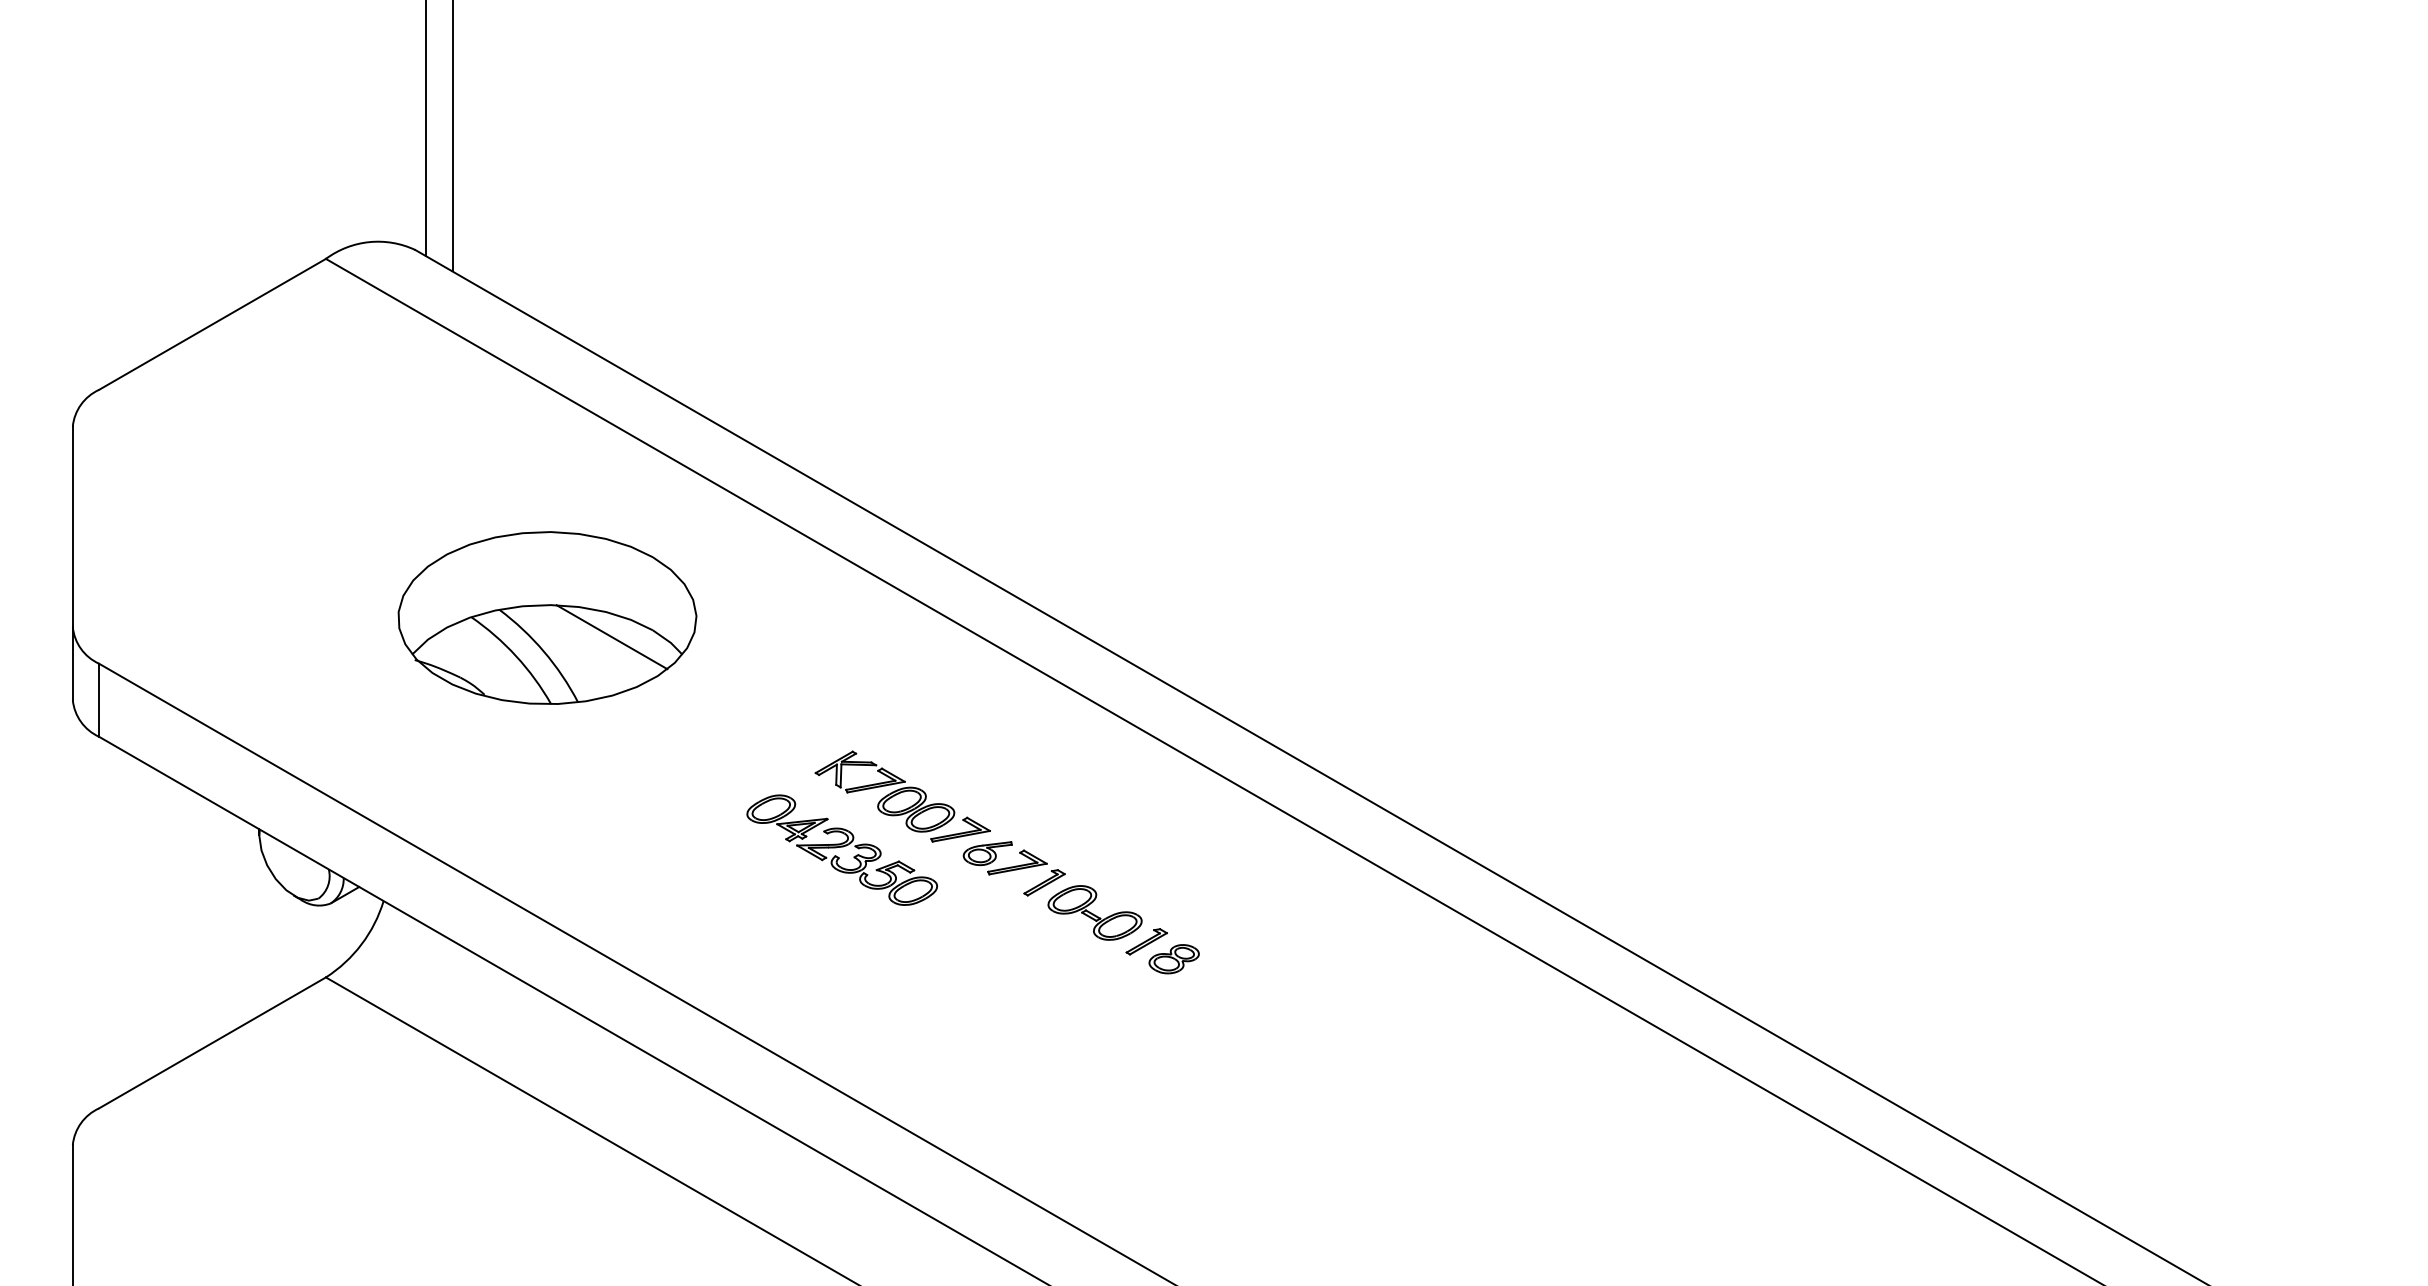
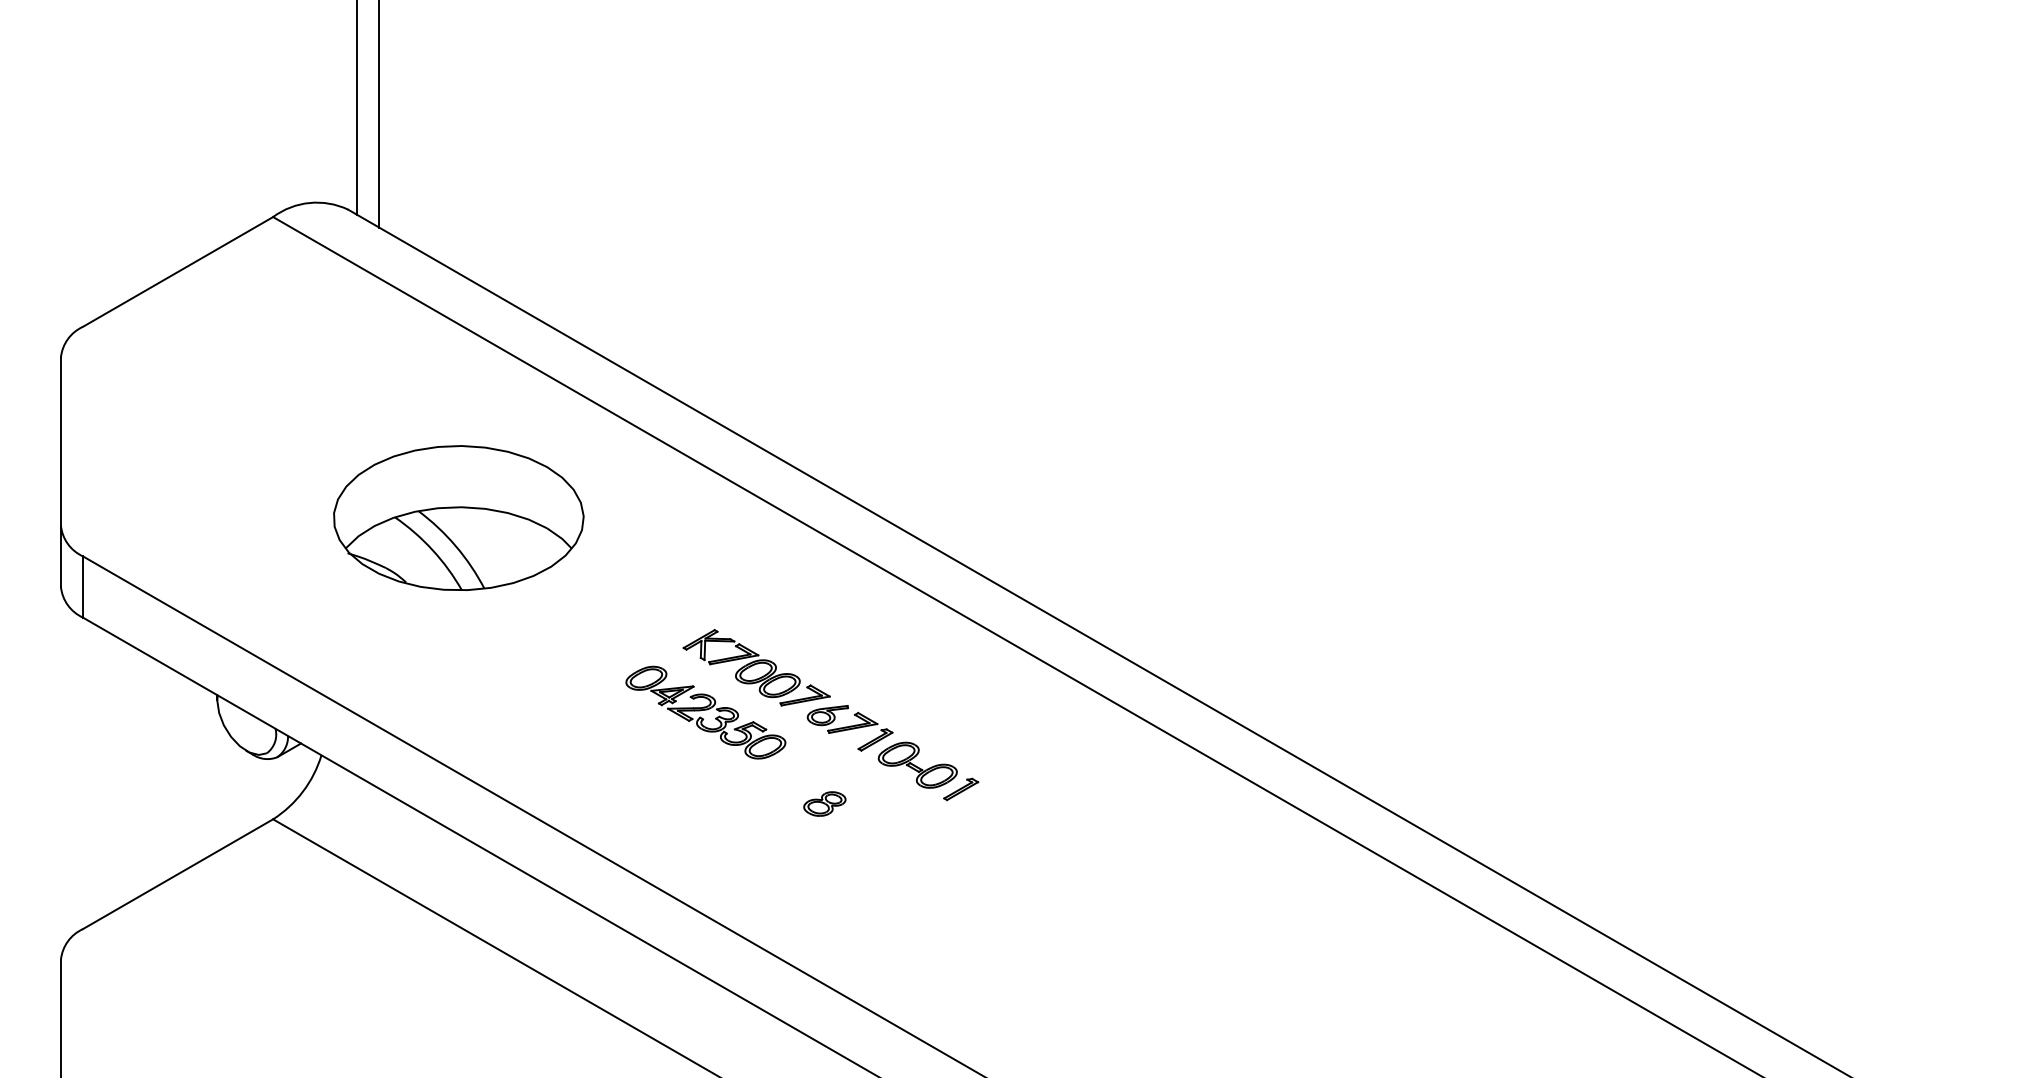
line: (611, 637) -> (512, 534), removed
part: (1173, 959) -> (824, 804), moved

